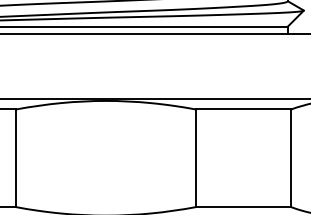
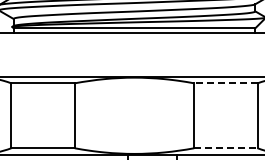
line: (242, 109) -> (225, 83), solid -> dashed
line: (242, 207) -> (225, 148), solid -> dashed

